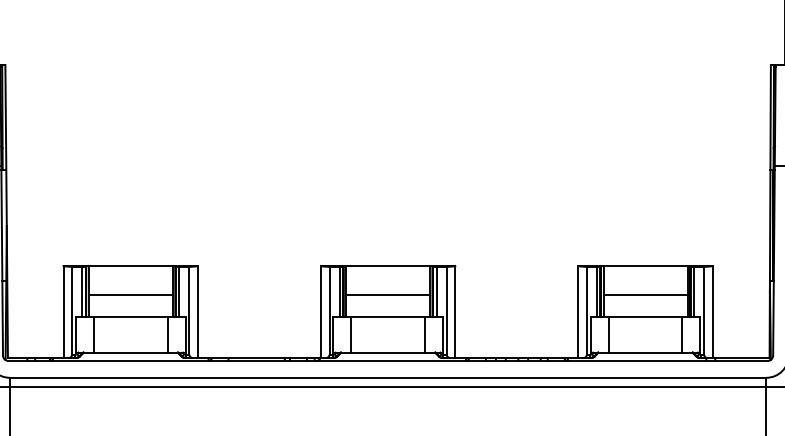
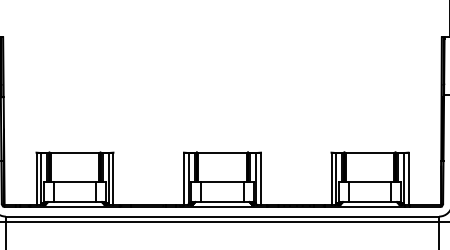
line: (129, 293) -> (74, 168), removed
line: (388, 293) -> (222, 168), removed
line: (644, 293) -> (369, 168), removed

